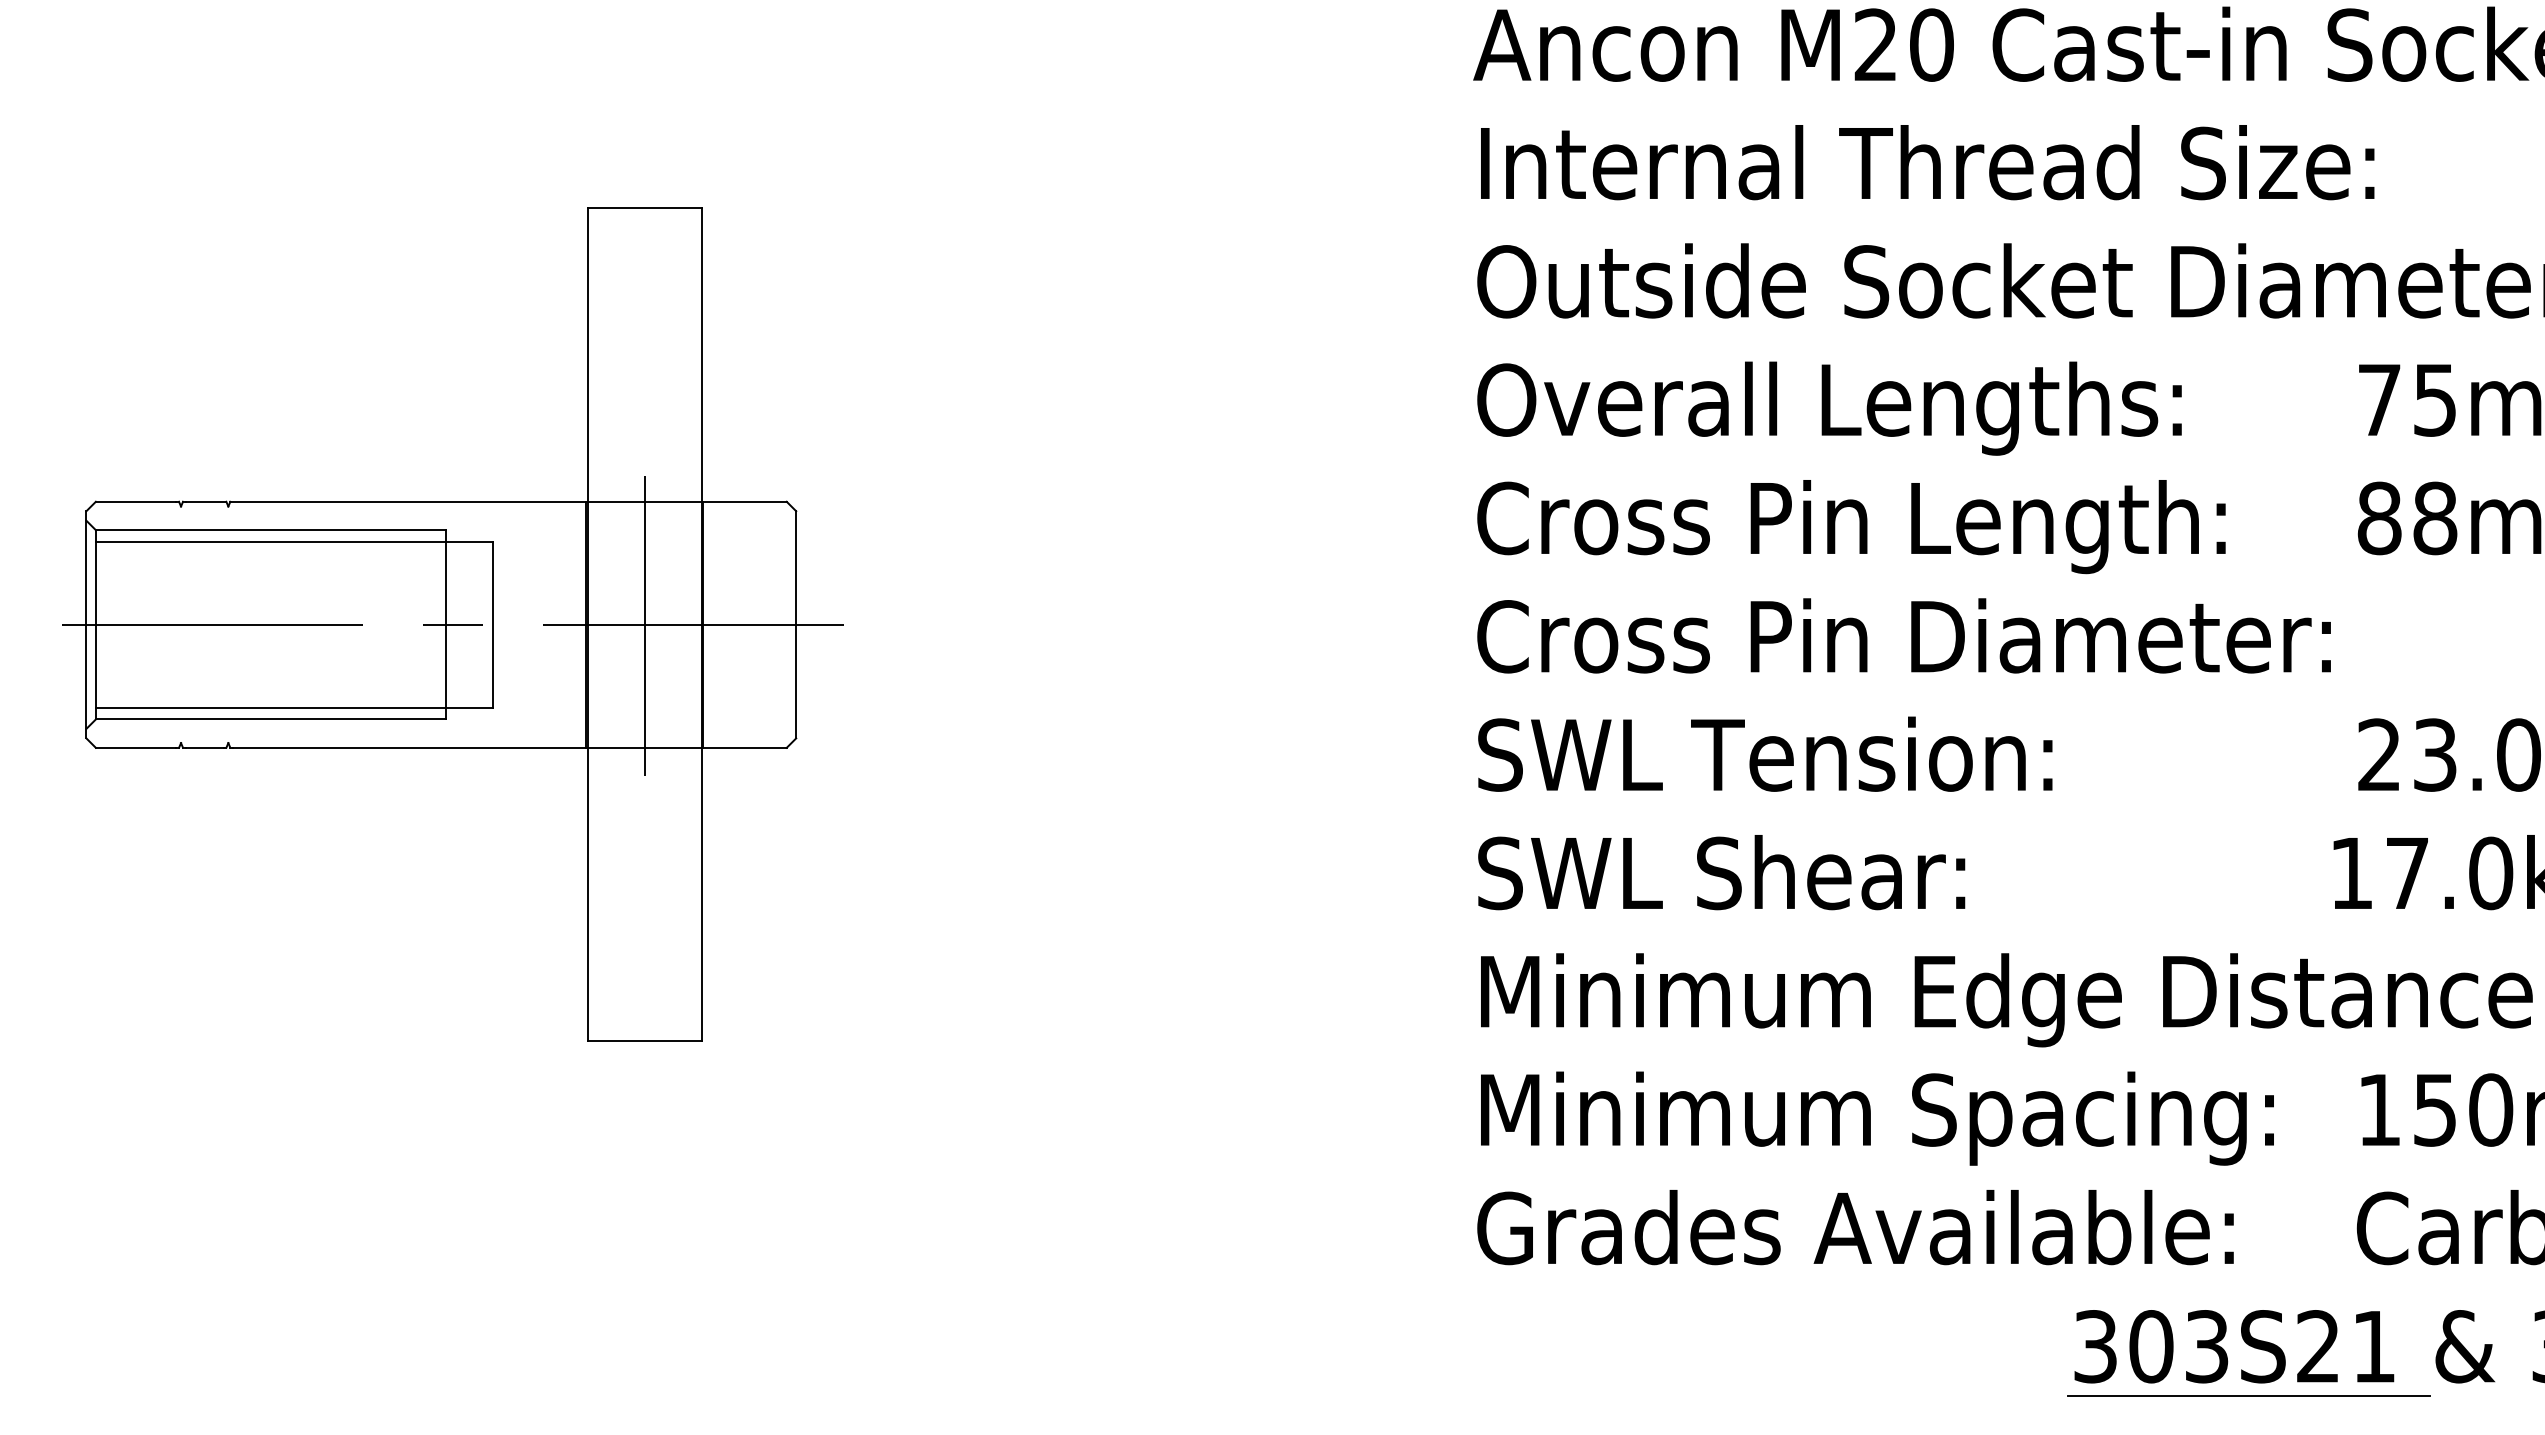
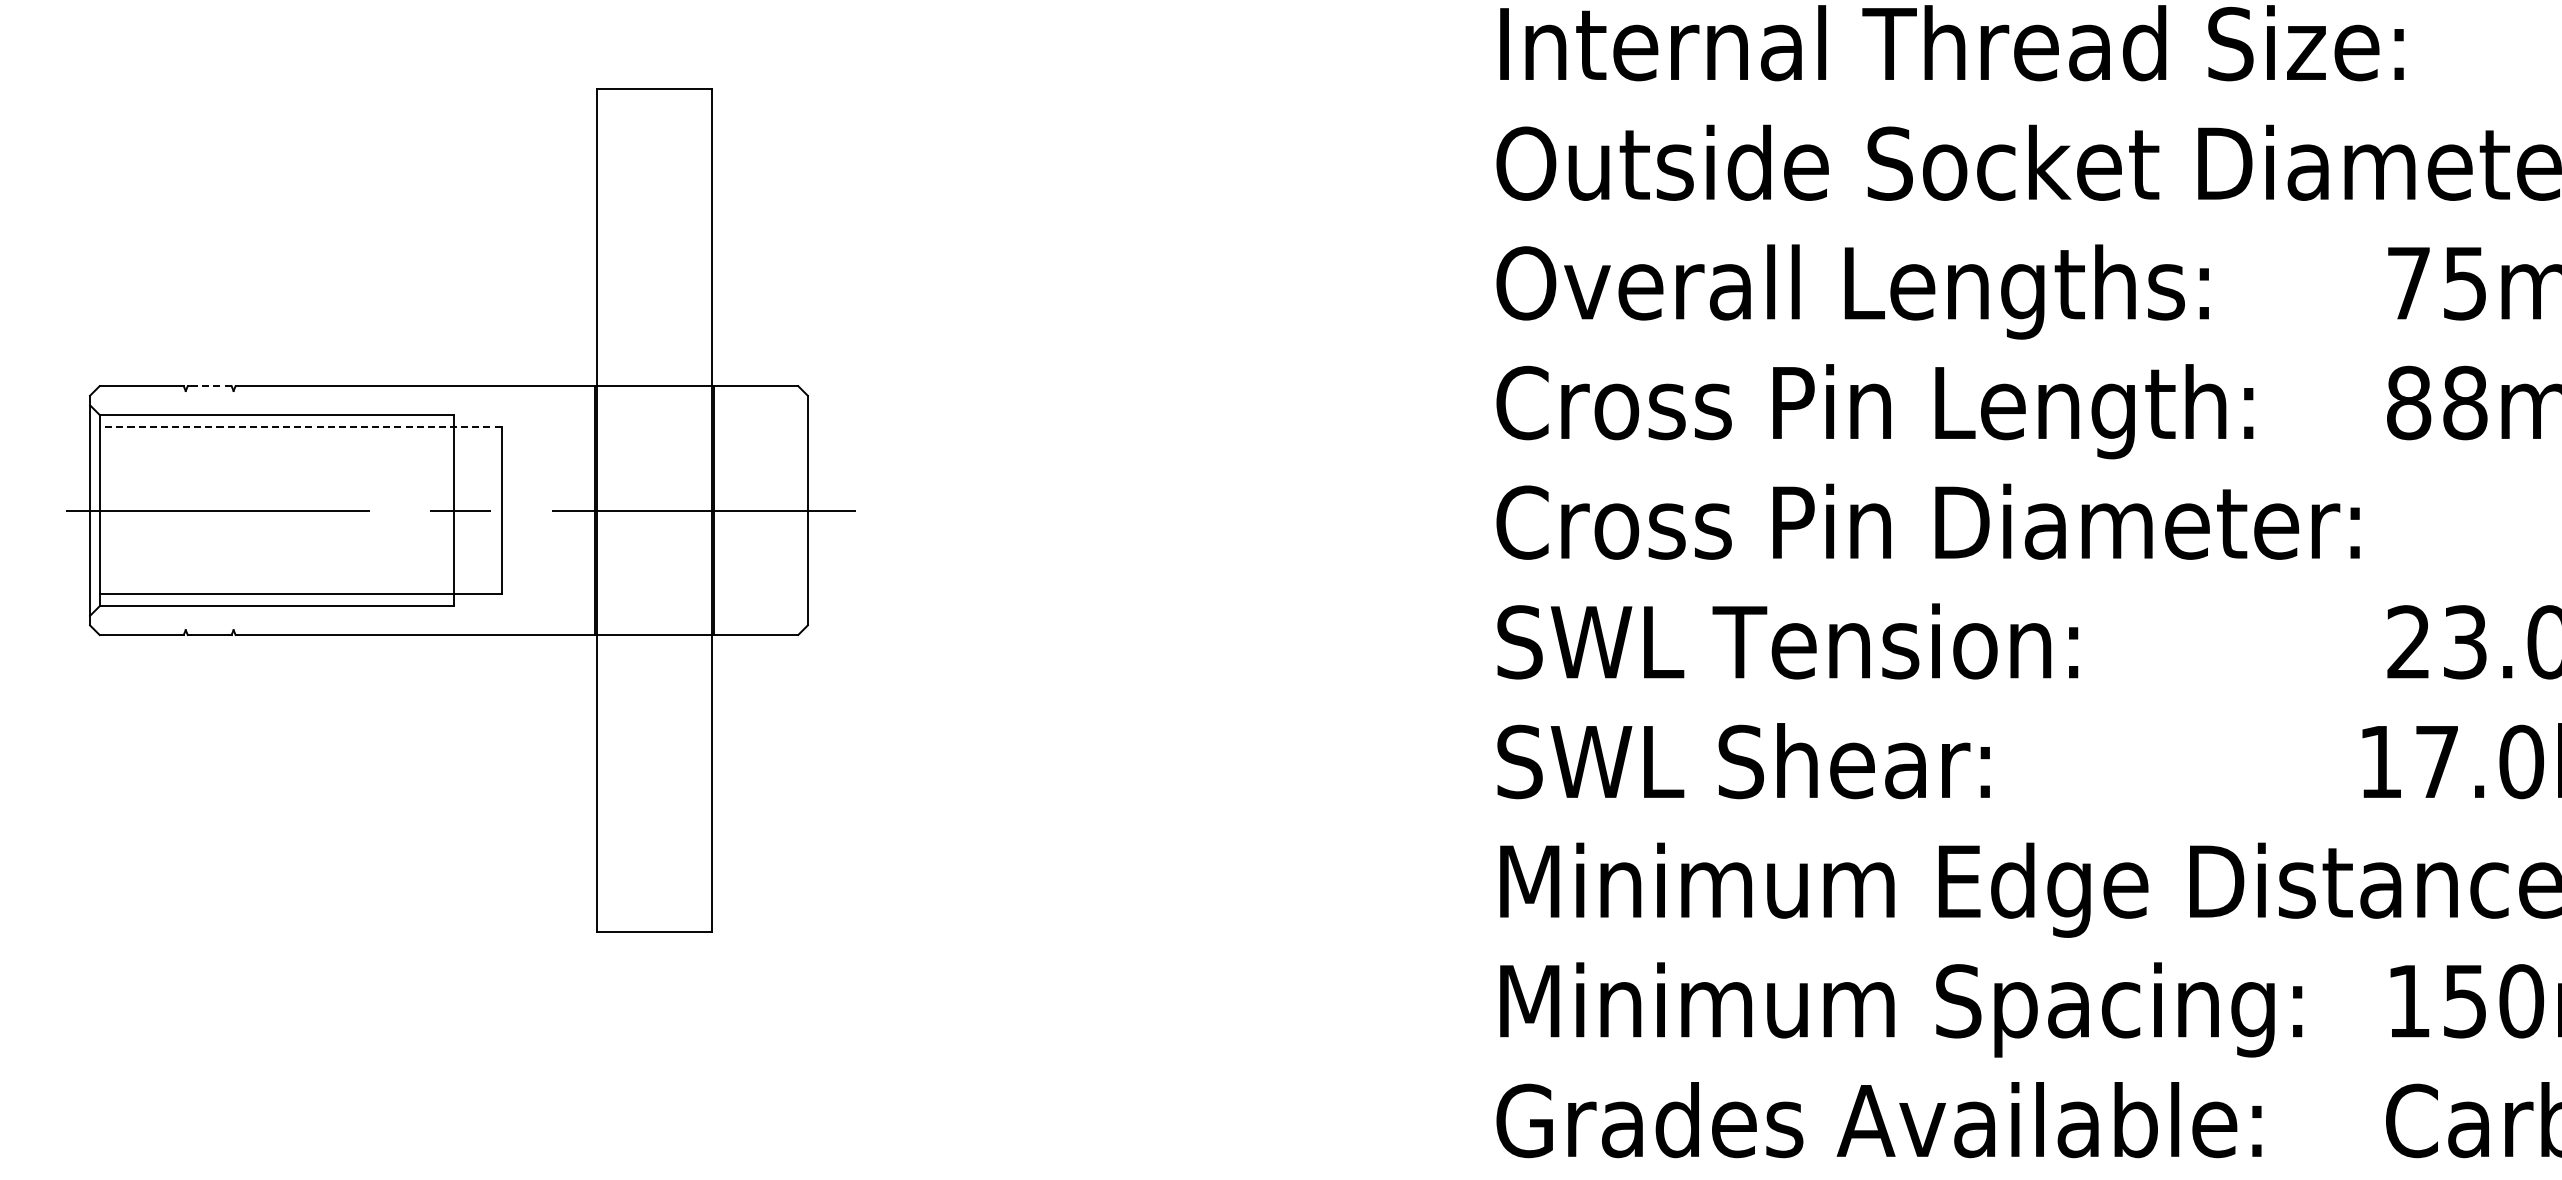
line: (205, 501) -> (210, 385), solid -> dashed
line: (294, 542) -> (300, 427), solid -> dashed
line: (644, 624) -> (654, 510), removed

